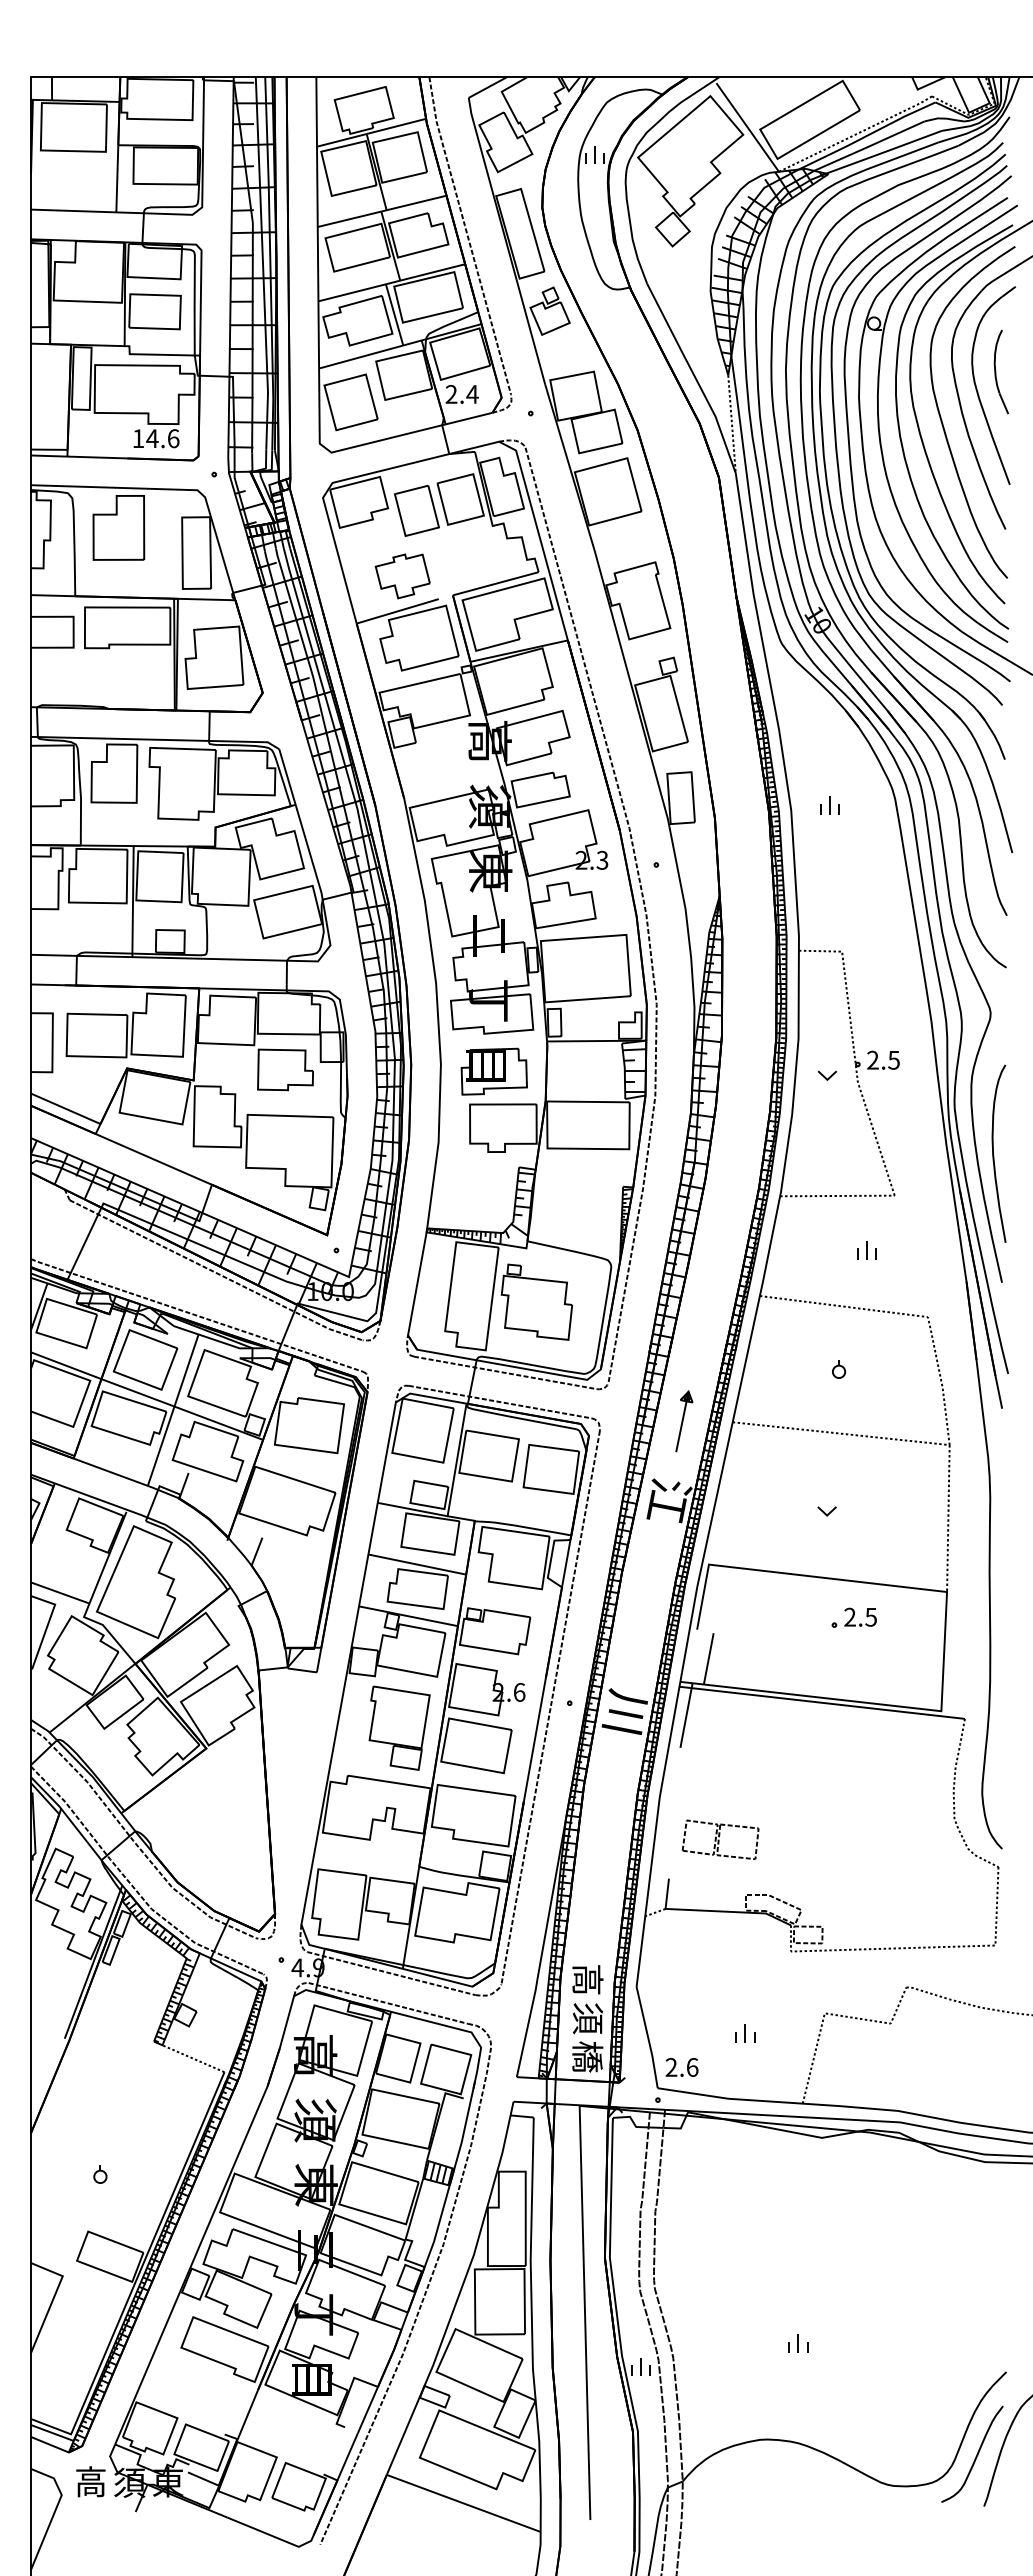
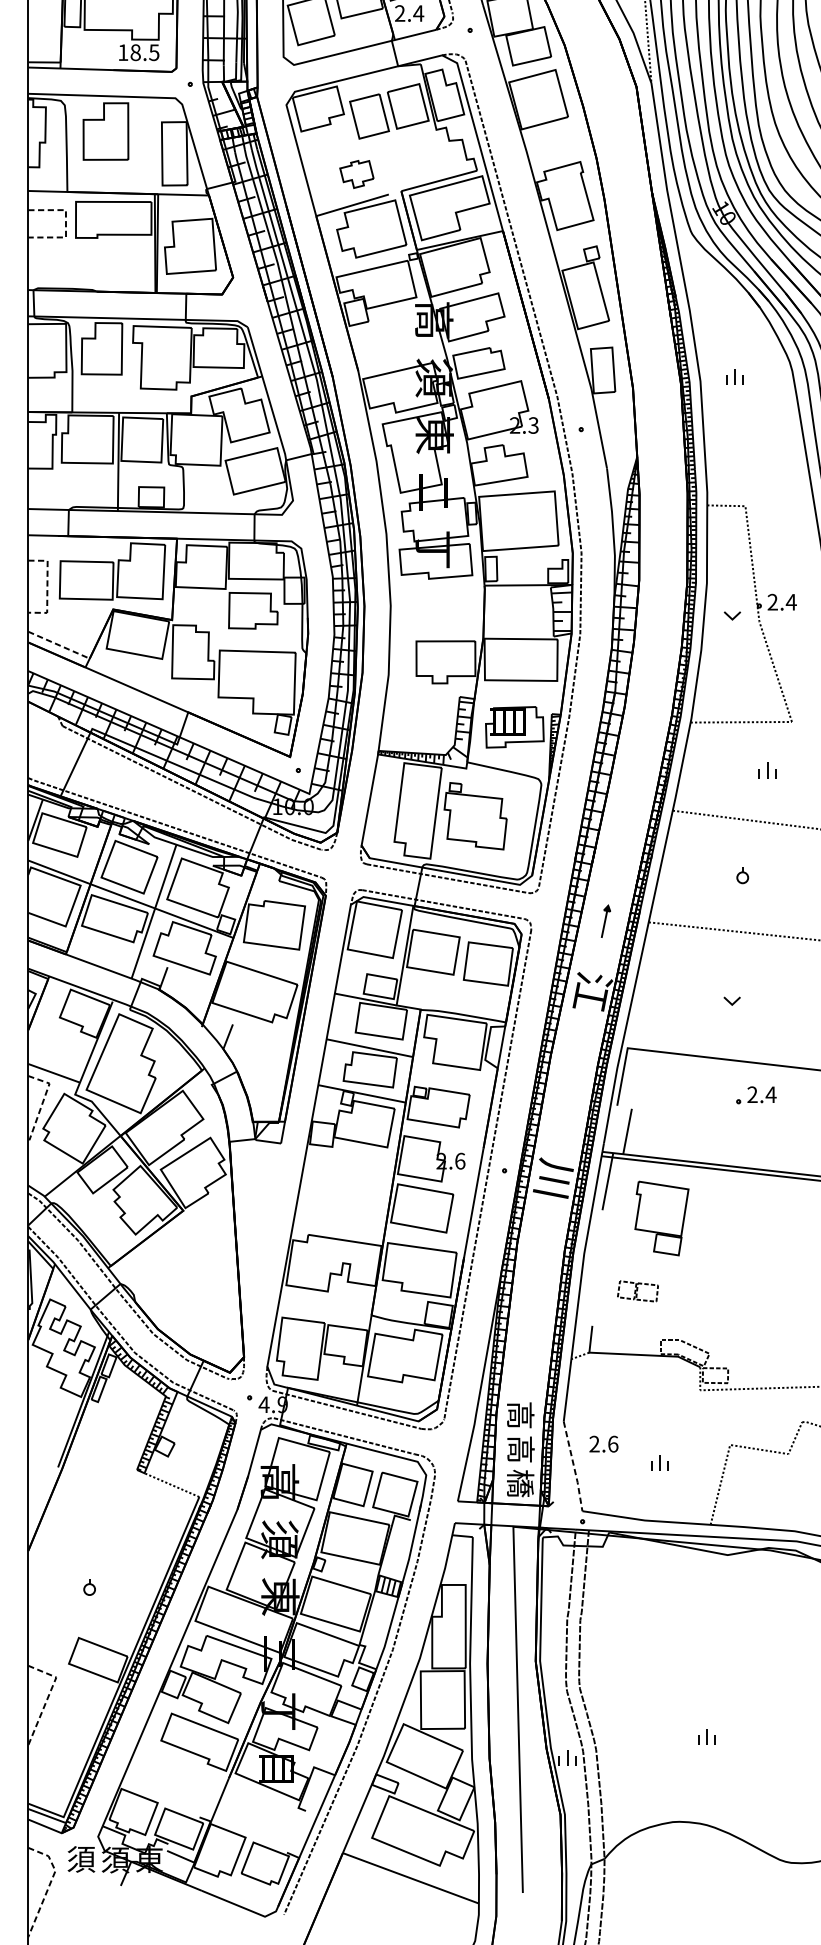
text: (162, 438) -> (144, 52), 14.6 -> 18.5
part: (402, 576) -> (356, 174), size x0.7
line: (73, 632) -> (65, 224), solid -> dashed
line: (52, 1043) -> (47, 587), solid -> dashed
text: (893, 1060) -> (790, 602), 2.5 -> 2.4
part: (493, 1071) -> (514, 727), moved
line: (65, 1108) -> (58, 644), solid -> dashed
part: (684, 1421) -> (606, 921), size x0.6
text: (870, 1617) -> (770, 1094), 2.5 -> 2.4
line: (47, 1625) -> (42, 1102), solid -> dashed
part: (399, 1727) -> (661, 1217), moved
part: (720, 1839) -> (637, 1291), size x0.6
text: (587, 2018) -> (520, 1449), 須 -> 高
line: (648, 2038) -> (574, 1467), solid -> dashed
text: (681, 2067) -> (603, 1444), moved
line: (53, 2298) -> (48, 1697), solid -> dashed
text: (90, 2481) -> (80, 1858), 高 -> 須
line: (54, 2511) -> (49, 1885), solid -> dashed

